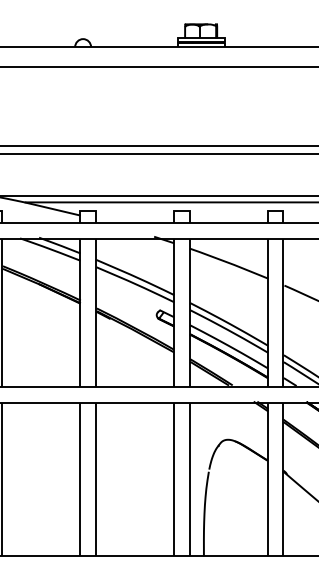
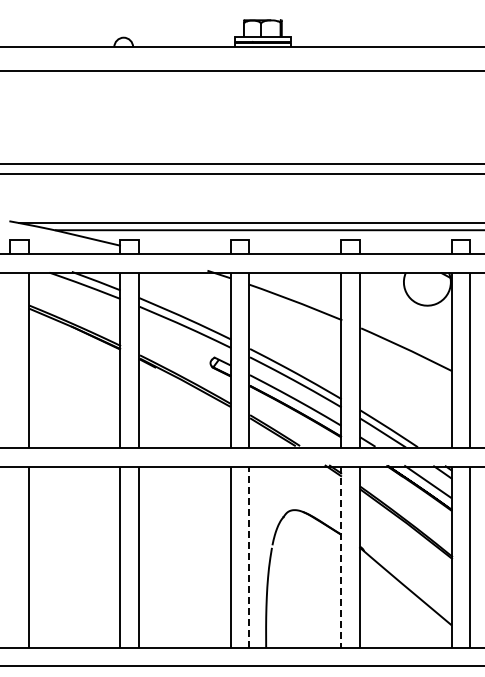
line: (189, 479) -> (249, 556), solid -> dashed
line: (267, 479) -> (341, 557), solid -> dashed

